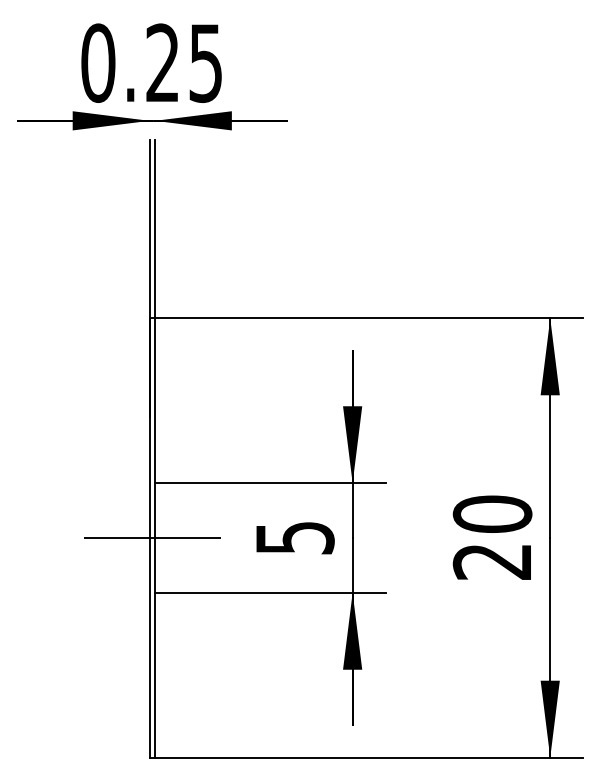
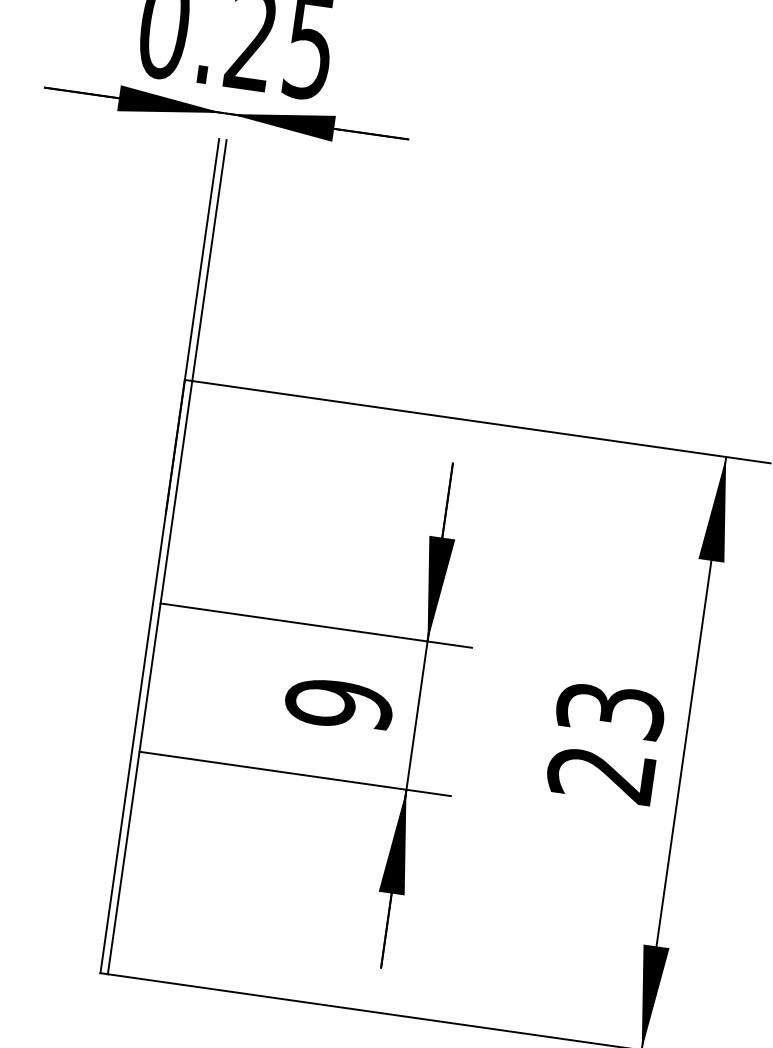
text: (492, 513) -> (610, 709), 20 -> 23
line: (151, 538) -> (145, 677), removed
text: (294, 538) -> (338, 705), 5 -> 9

